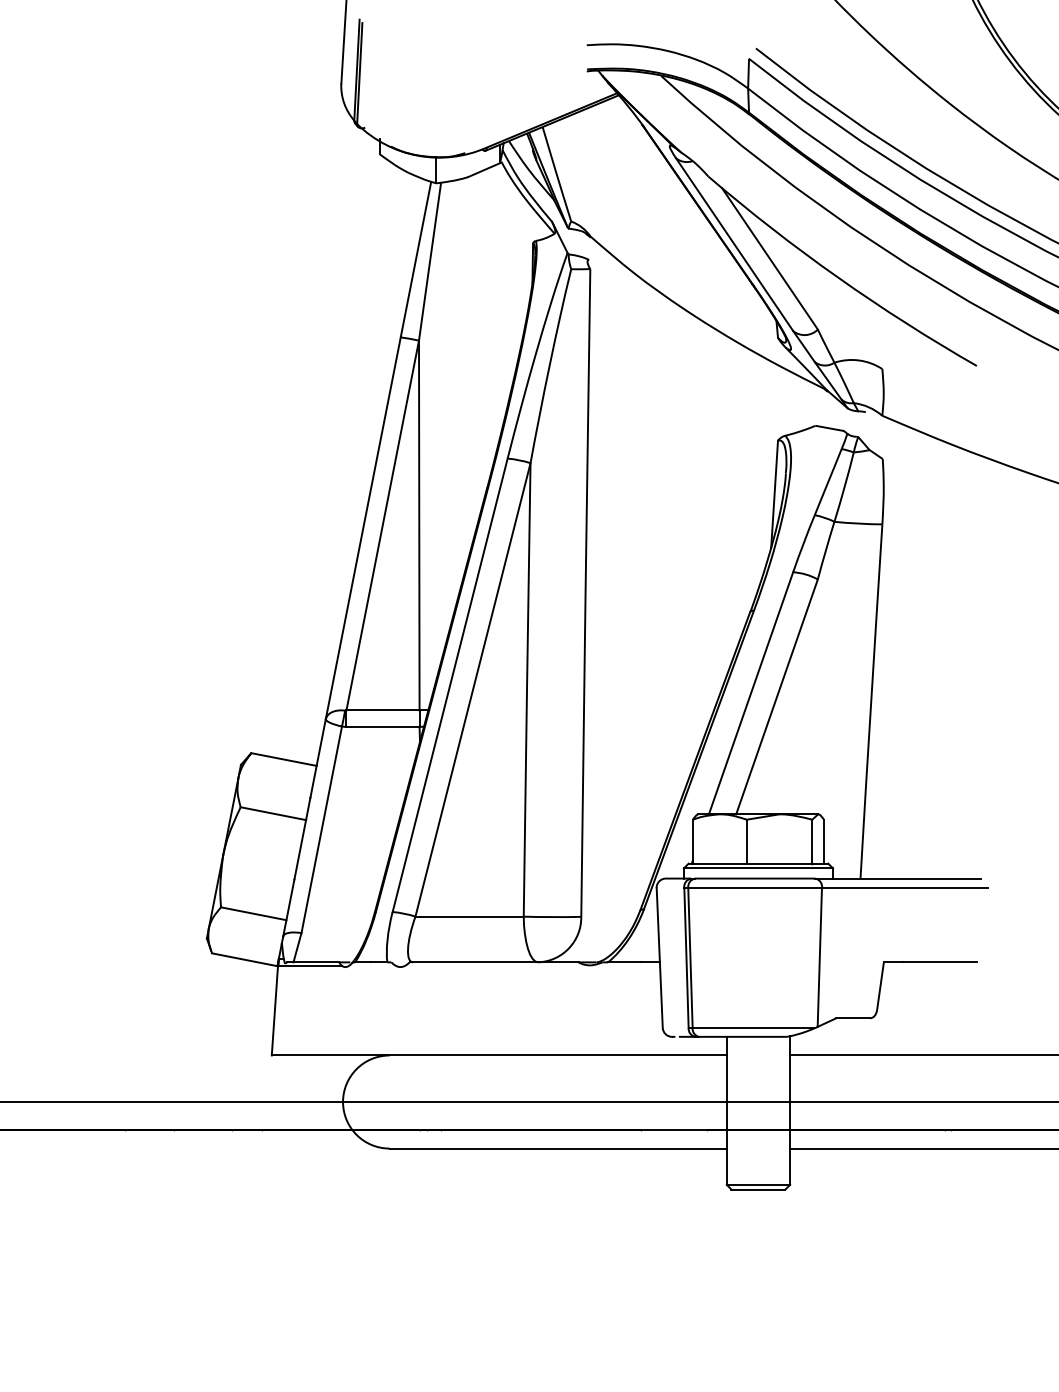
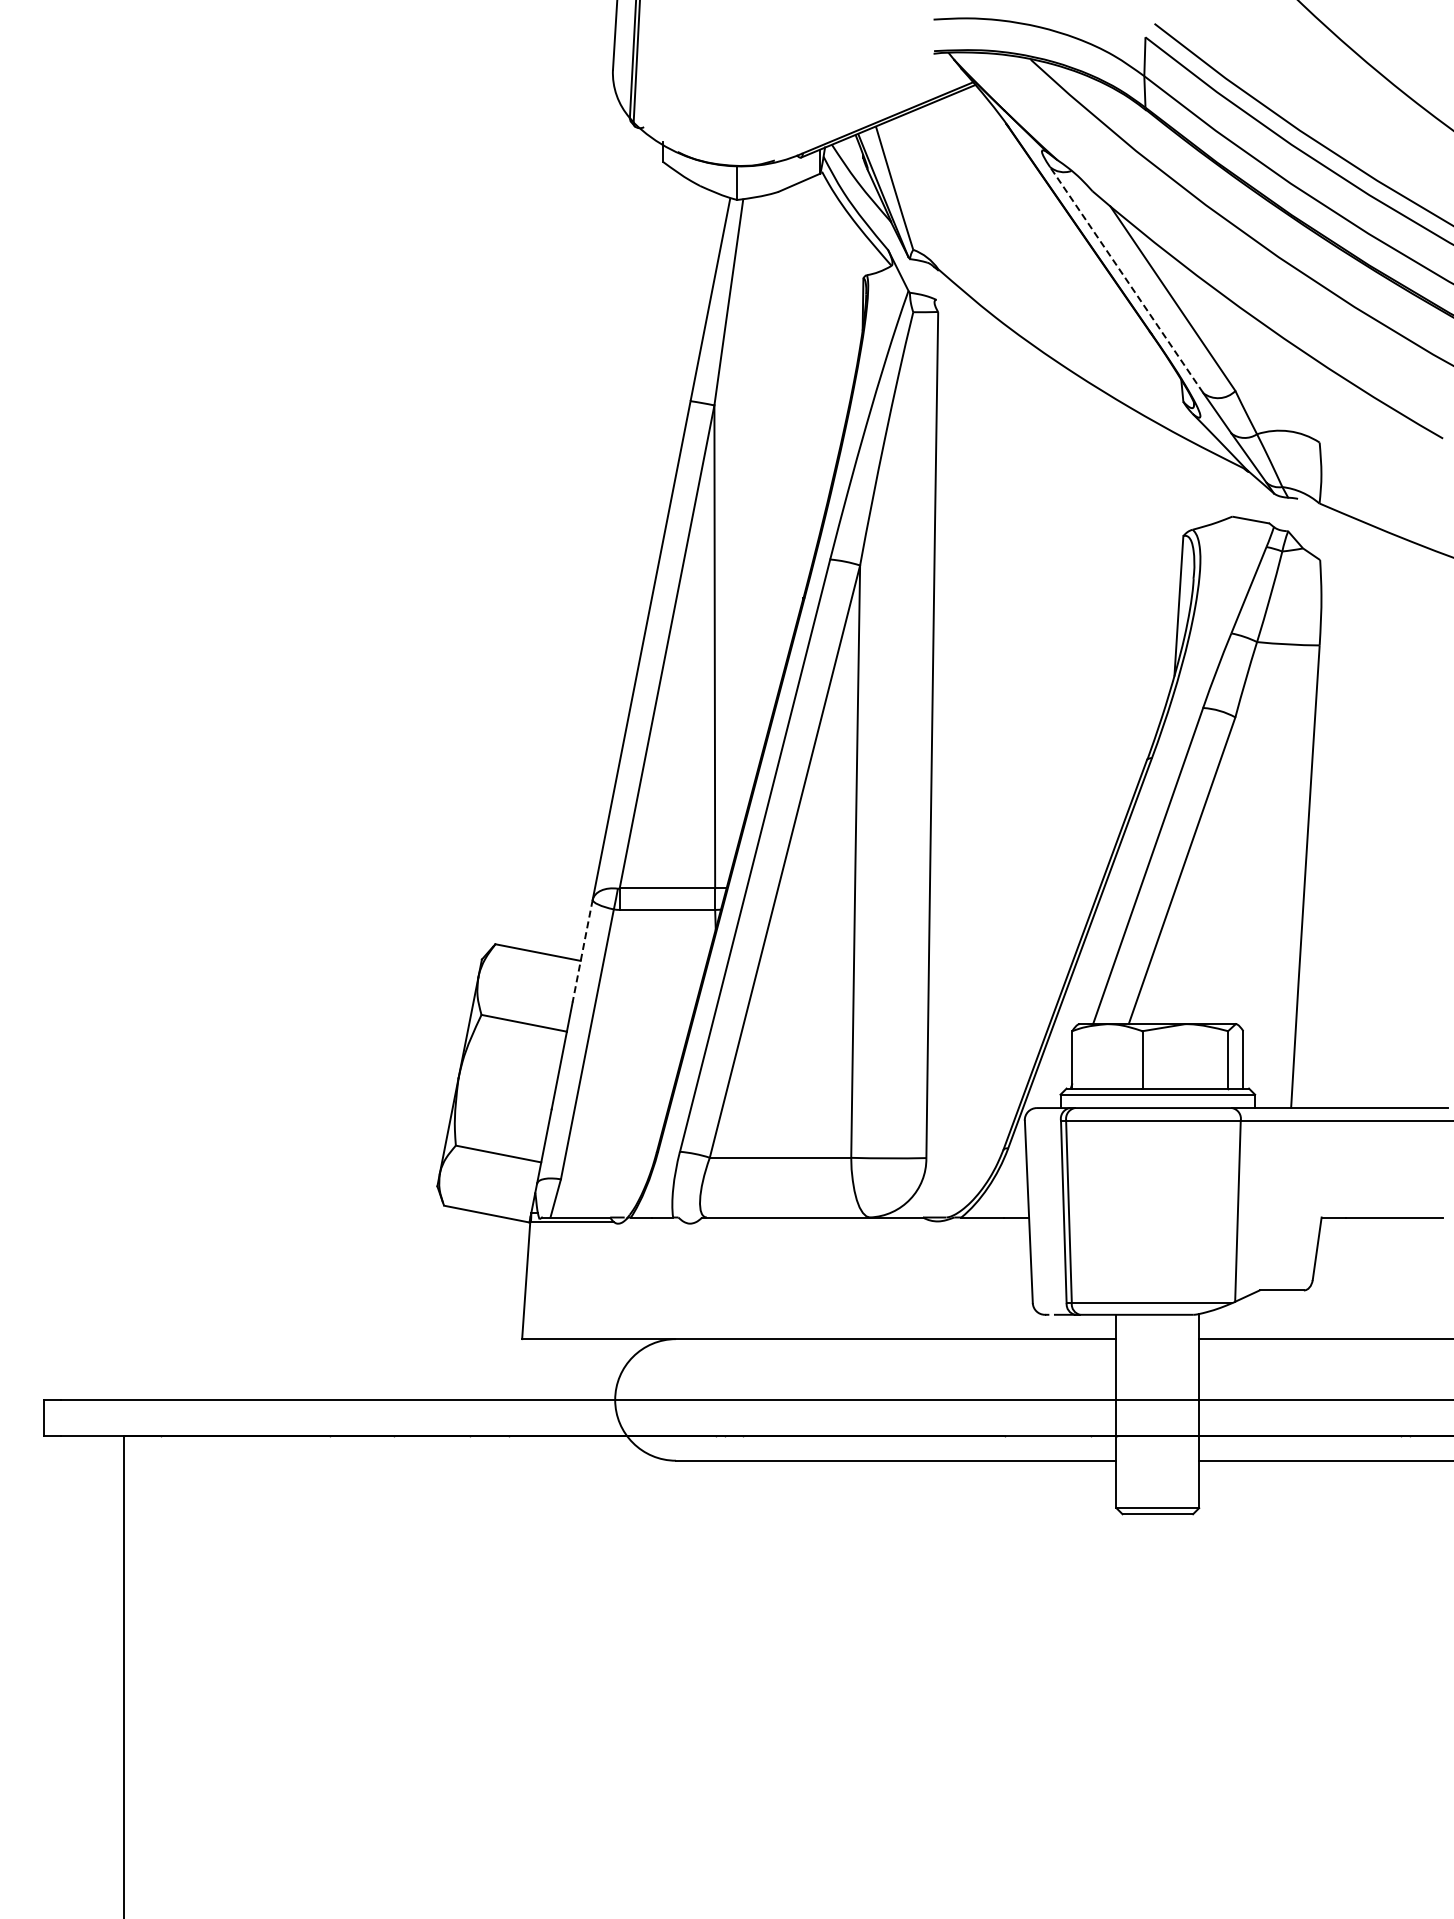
line: (734, 244) -> (1126, 279), solid -> dashed
line: (318, 758) -> (582, 951), solid -> dashed

